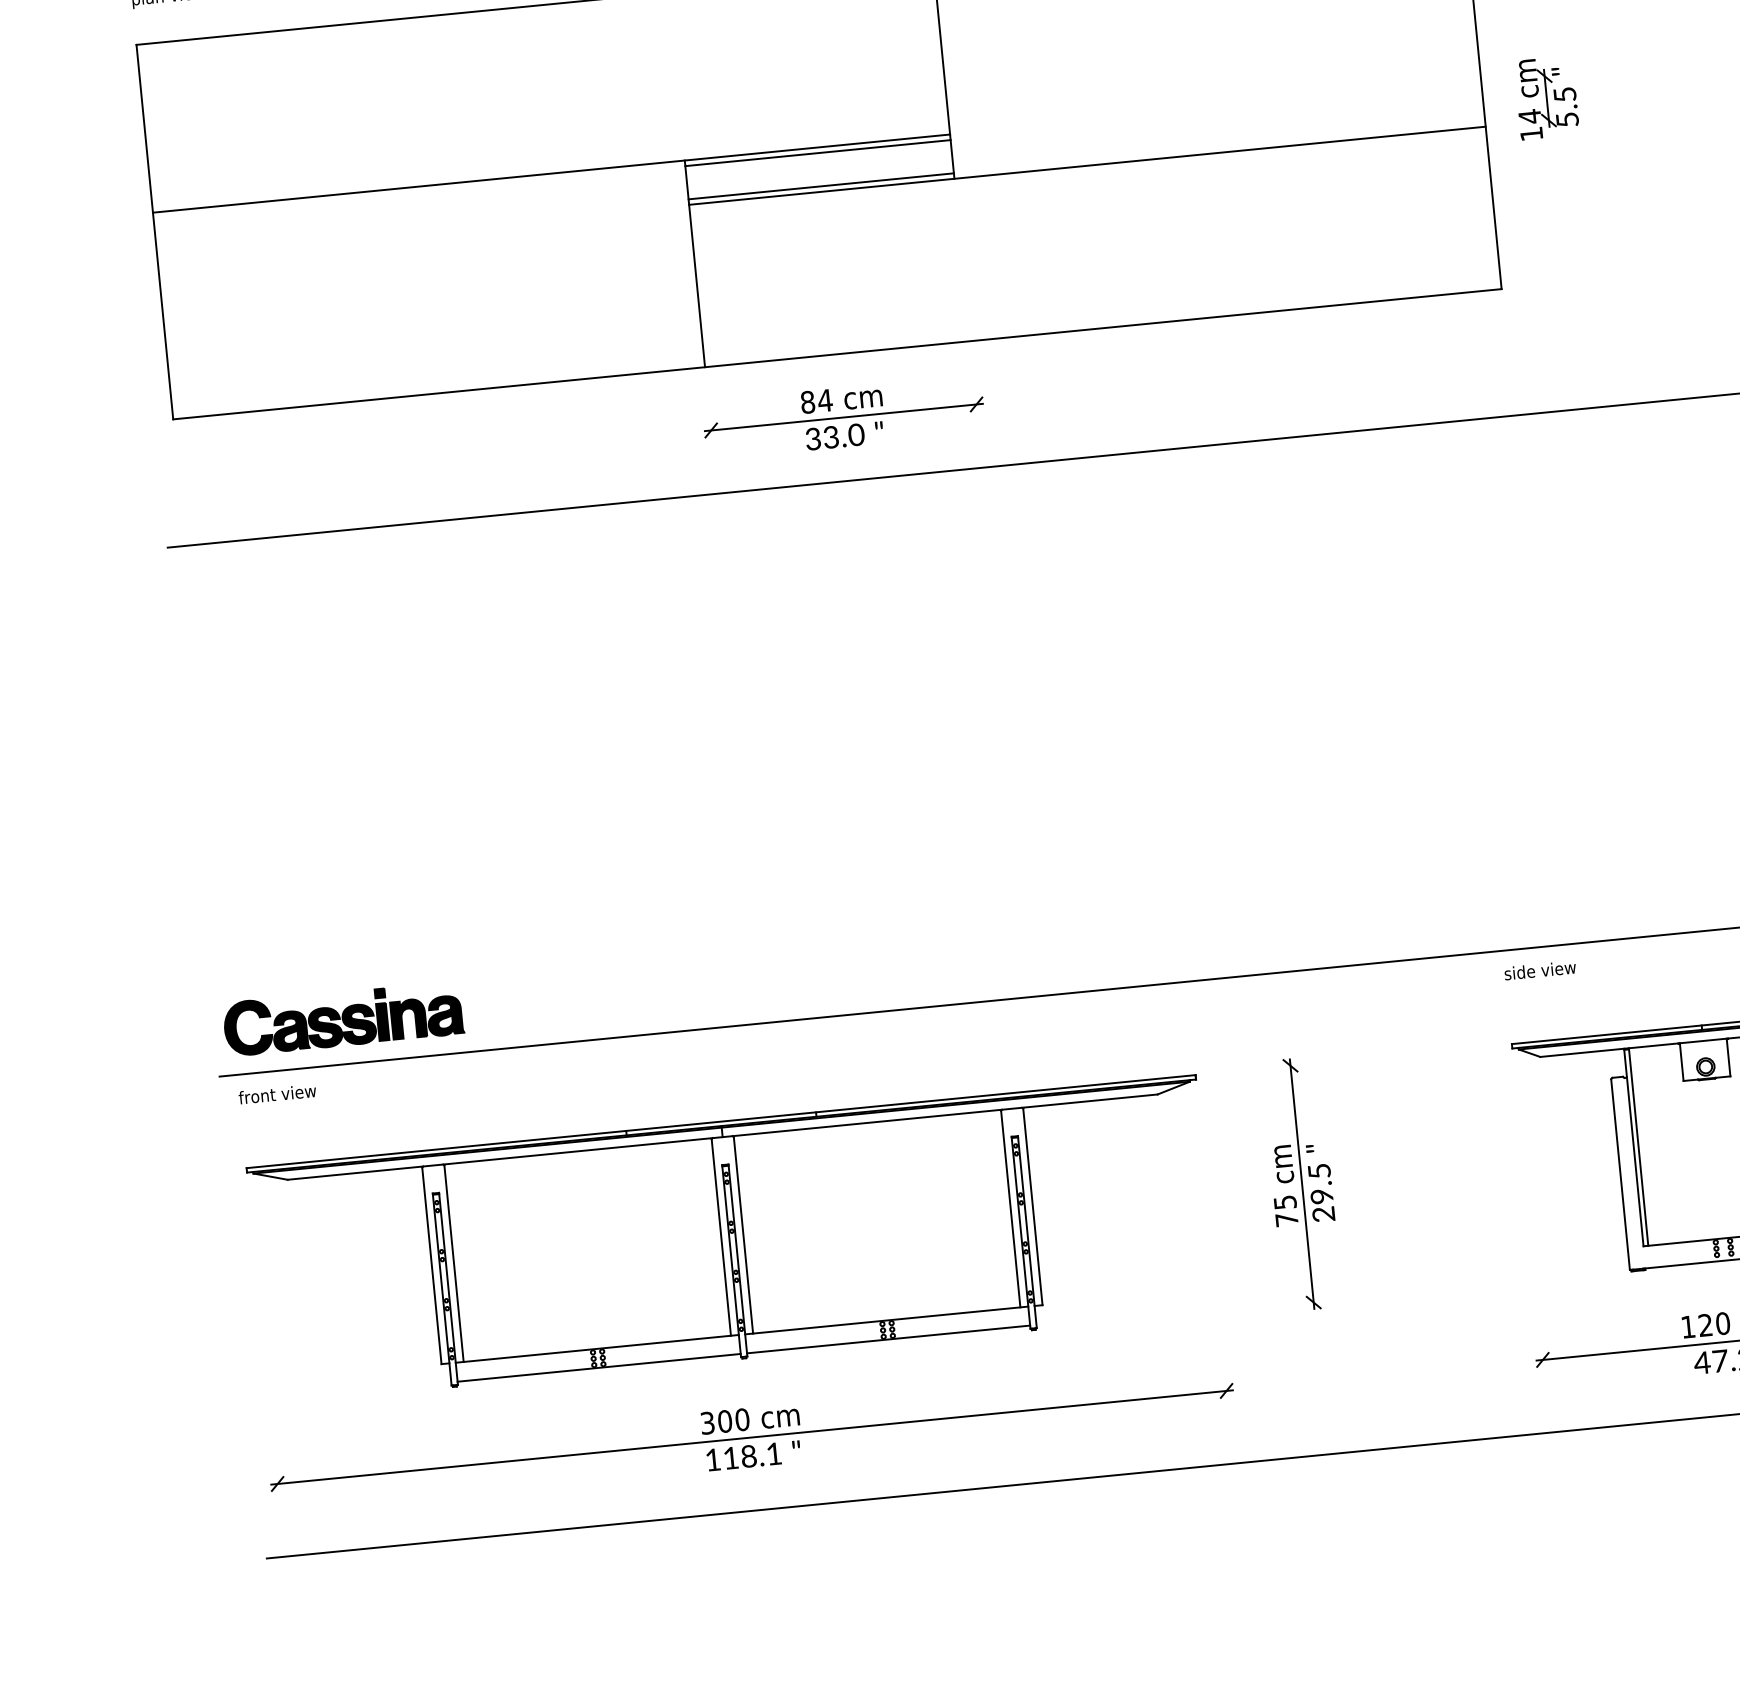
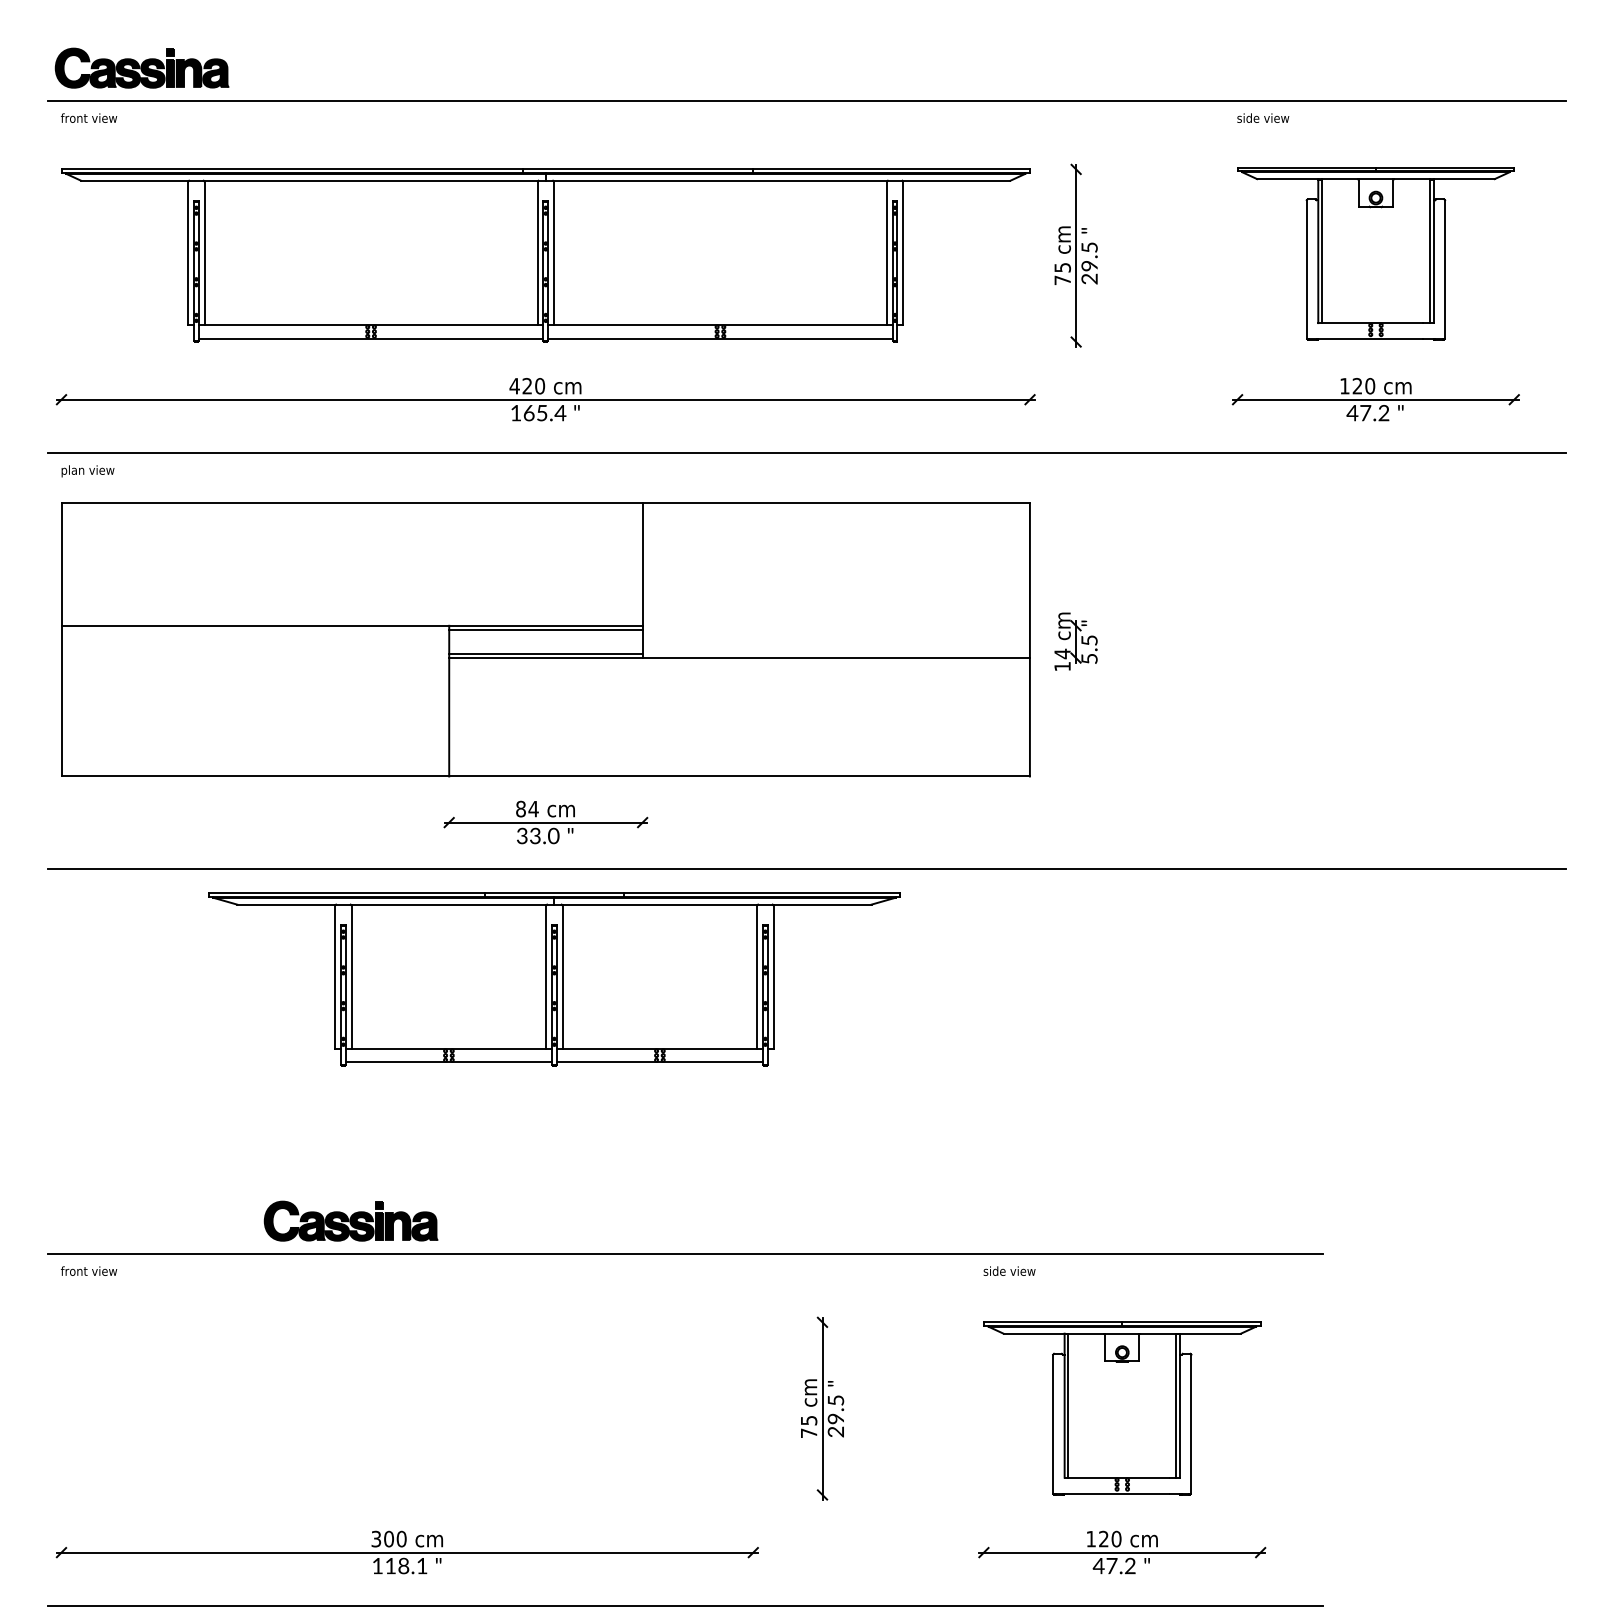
part: (342, 1017) -> (350, 1220), moved
part: (732, 1239) -> (554, 979), moved

